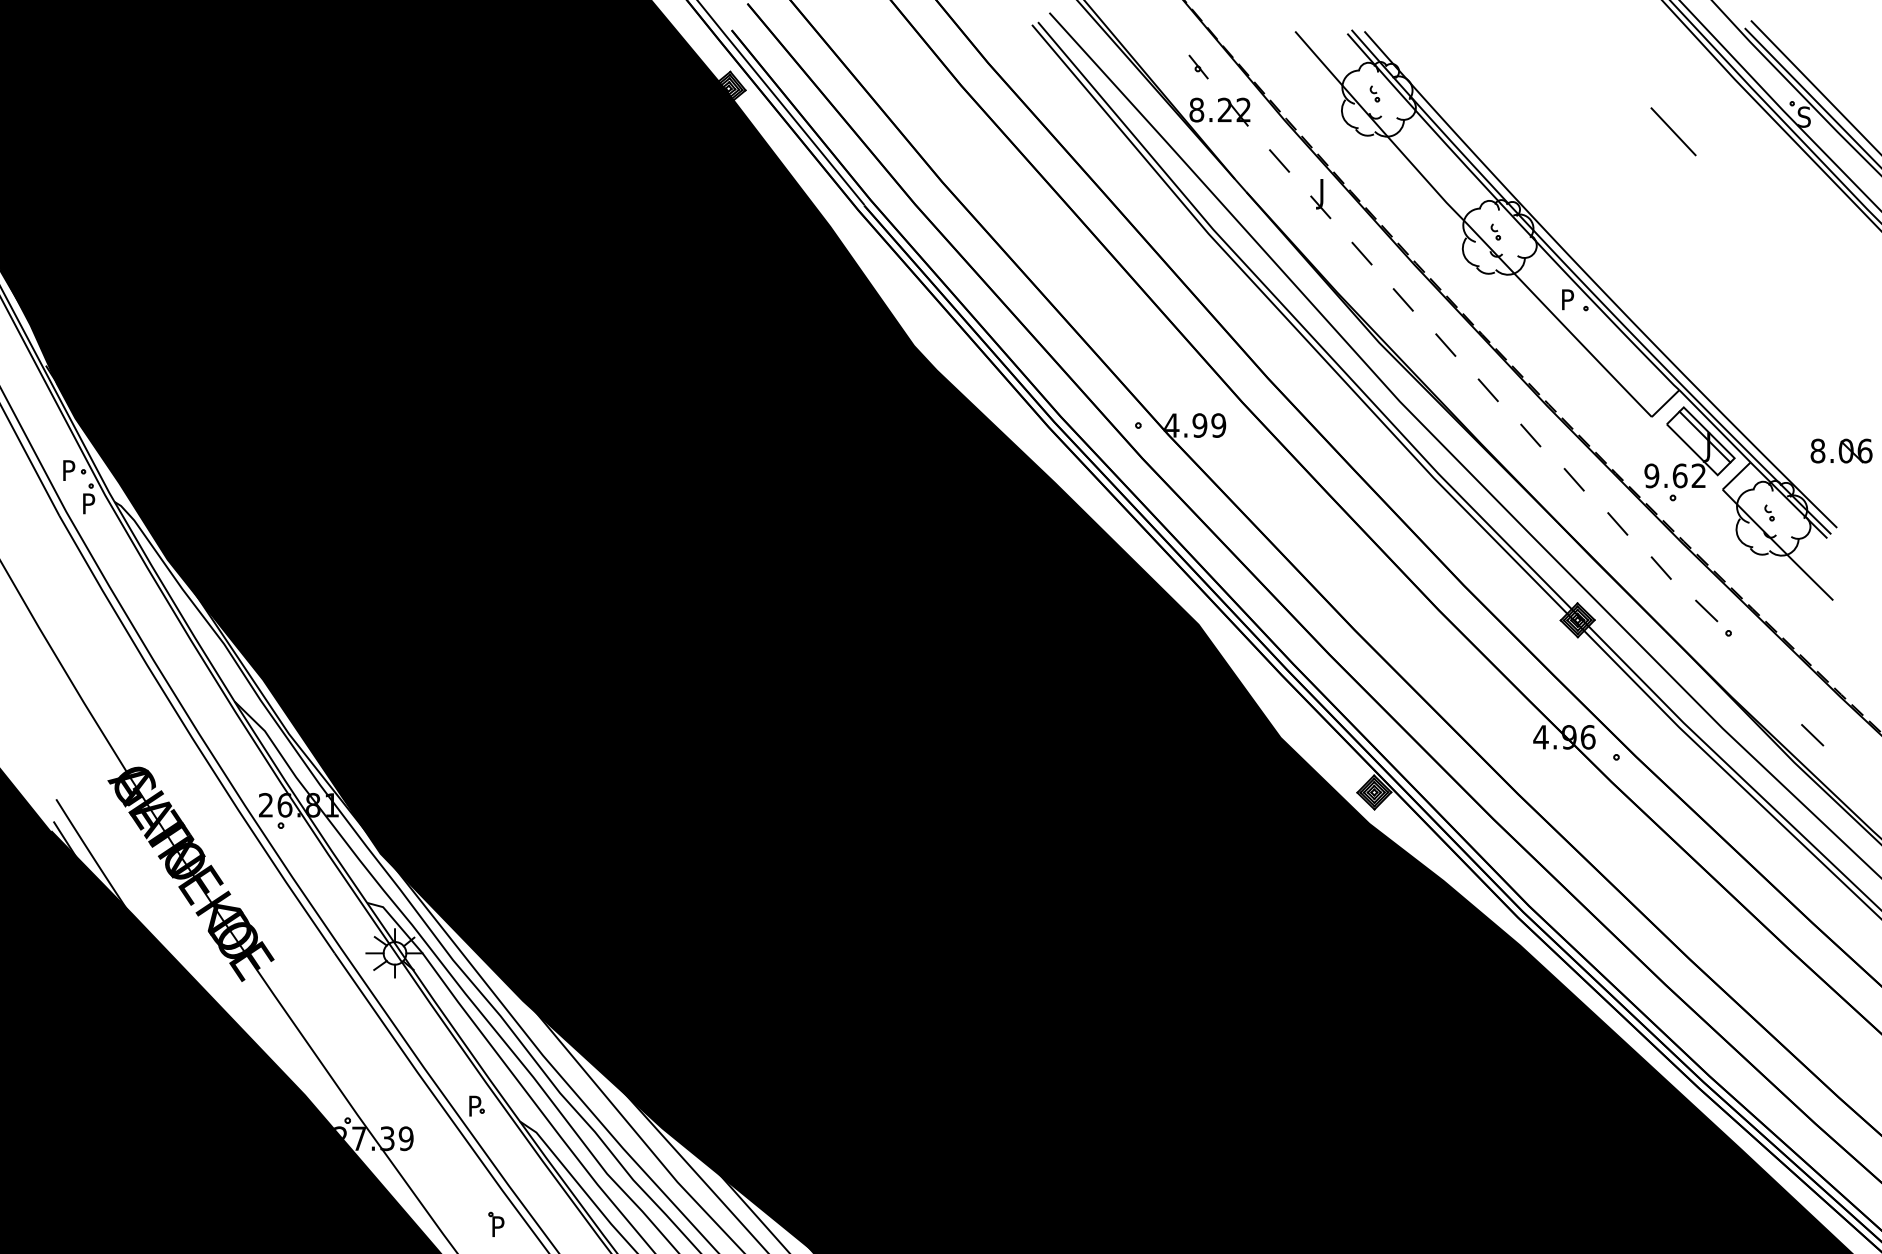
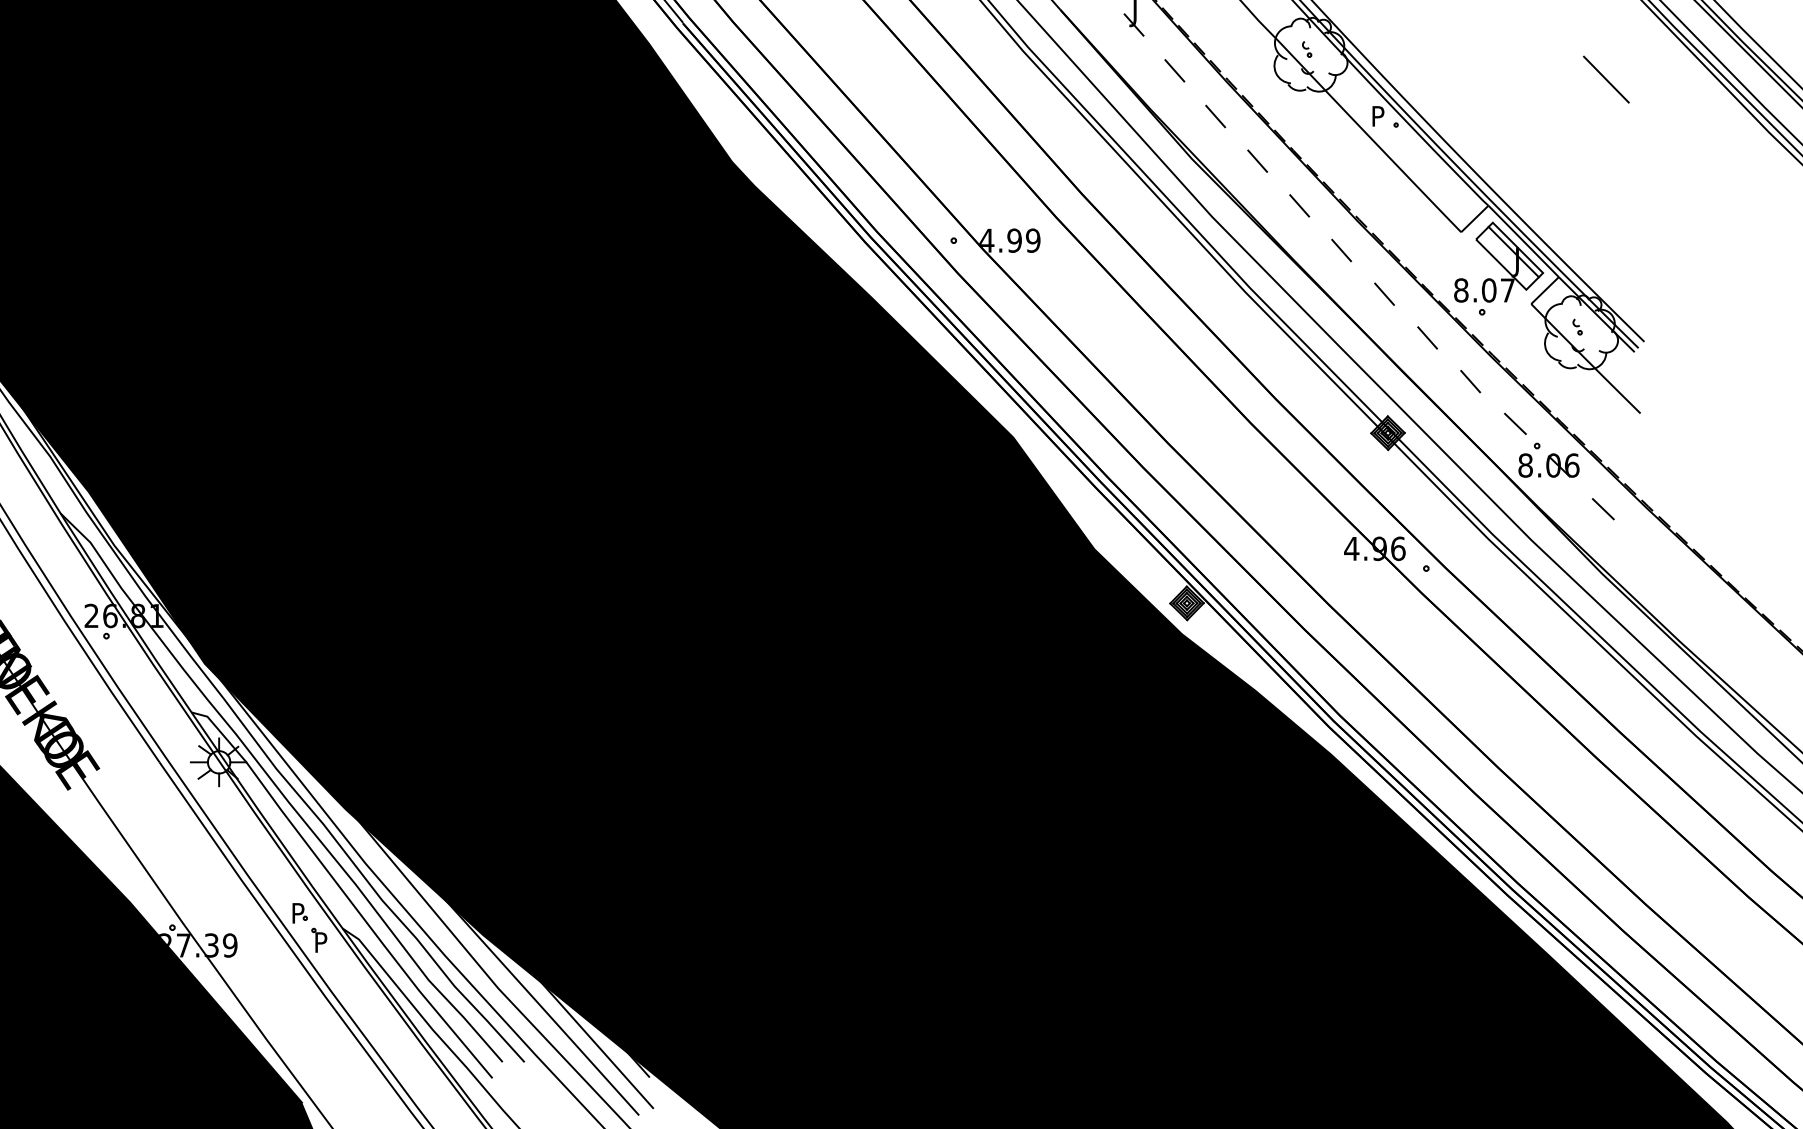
line: (1798, 262) -> (1606, 79), added
part: (1841, 450) -> (1548, 464), moved
text: (1674, 475) -> (1483, 290), 9.62 -> 8.07
line: (1812, 735) -> (1603, 509), moved
part: (496, 1223) -> (319, 939), moved

